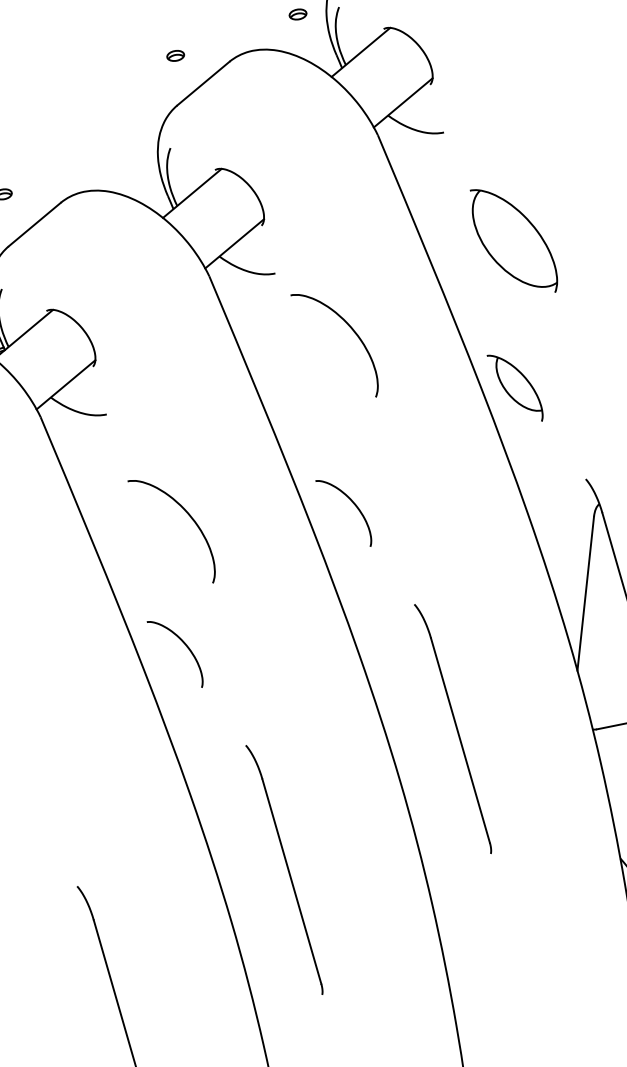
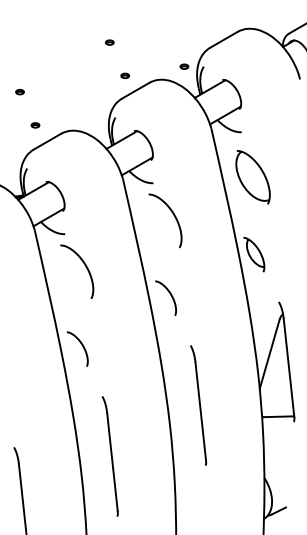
part: (512, 241) -> (252, 177), moved
curve: (351, 330) -> (173, 215), moved
curve: (189, 518) -> (85, 267), moved

